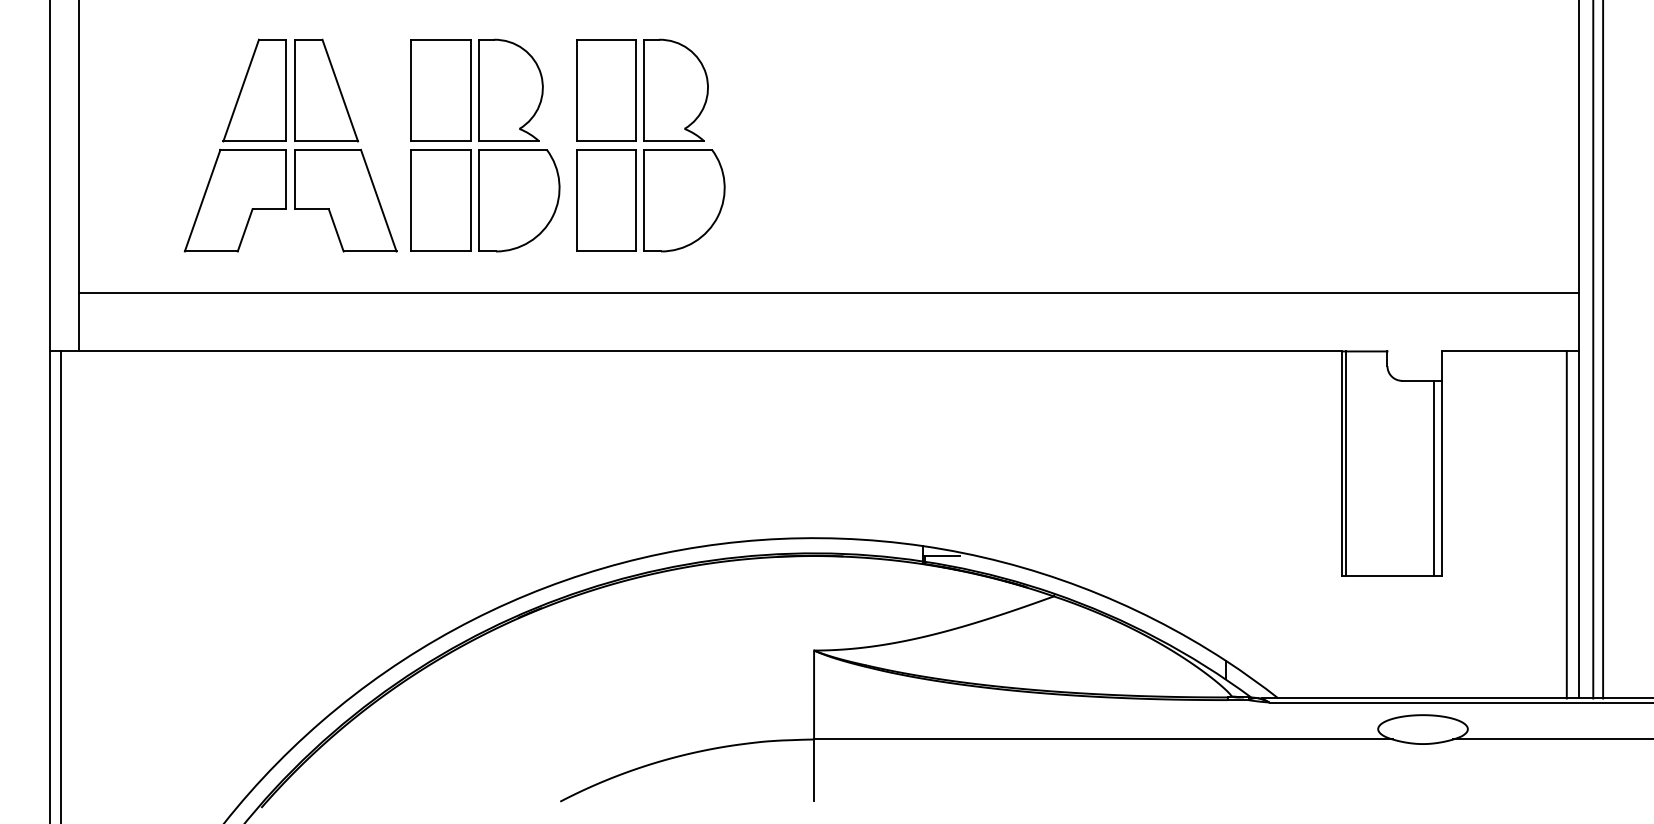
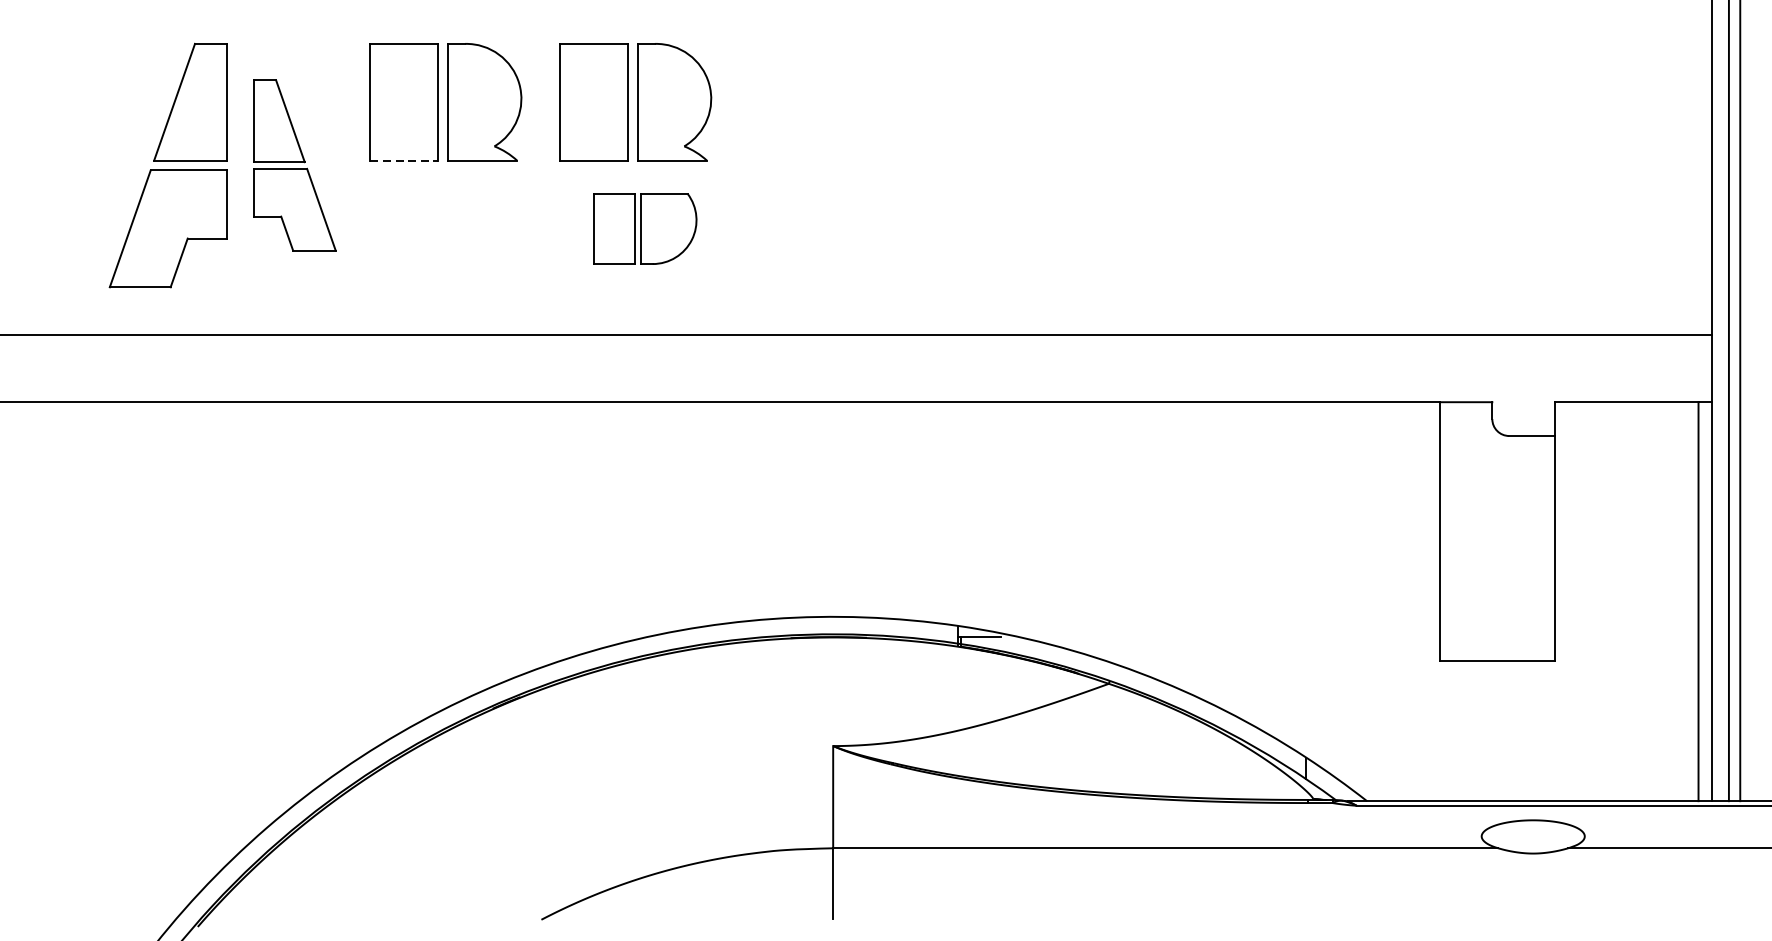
line: (441, 141) -> (404, 160), solid -> dashed
part: (345, 145) -> (294, 165), size x0.7
part: (485, 200) -> (455, 228), removed
part: (650, 200) -> (645, 228), size x0.6
line: (1345, 463) -> (1444, 531), removed
line: (1434, 478) -> (1546, 548), removed

